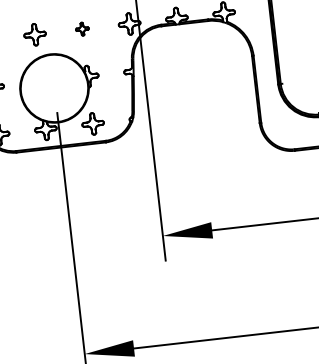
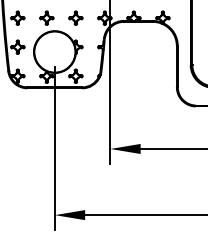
part: (81, 28) -> (75, 17), size x1.67

